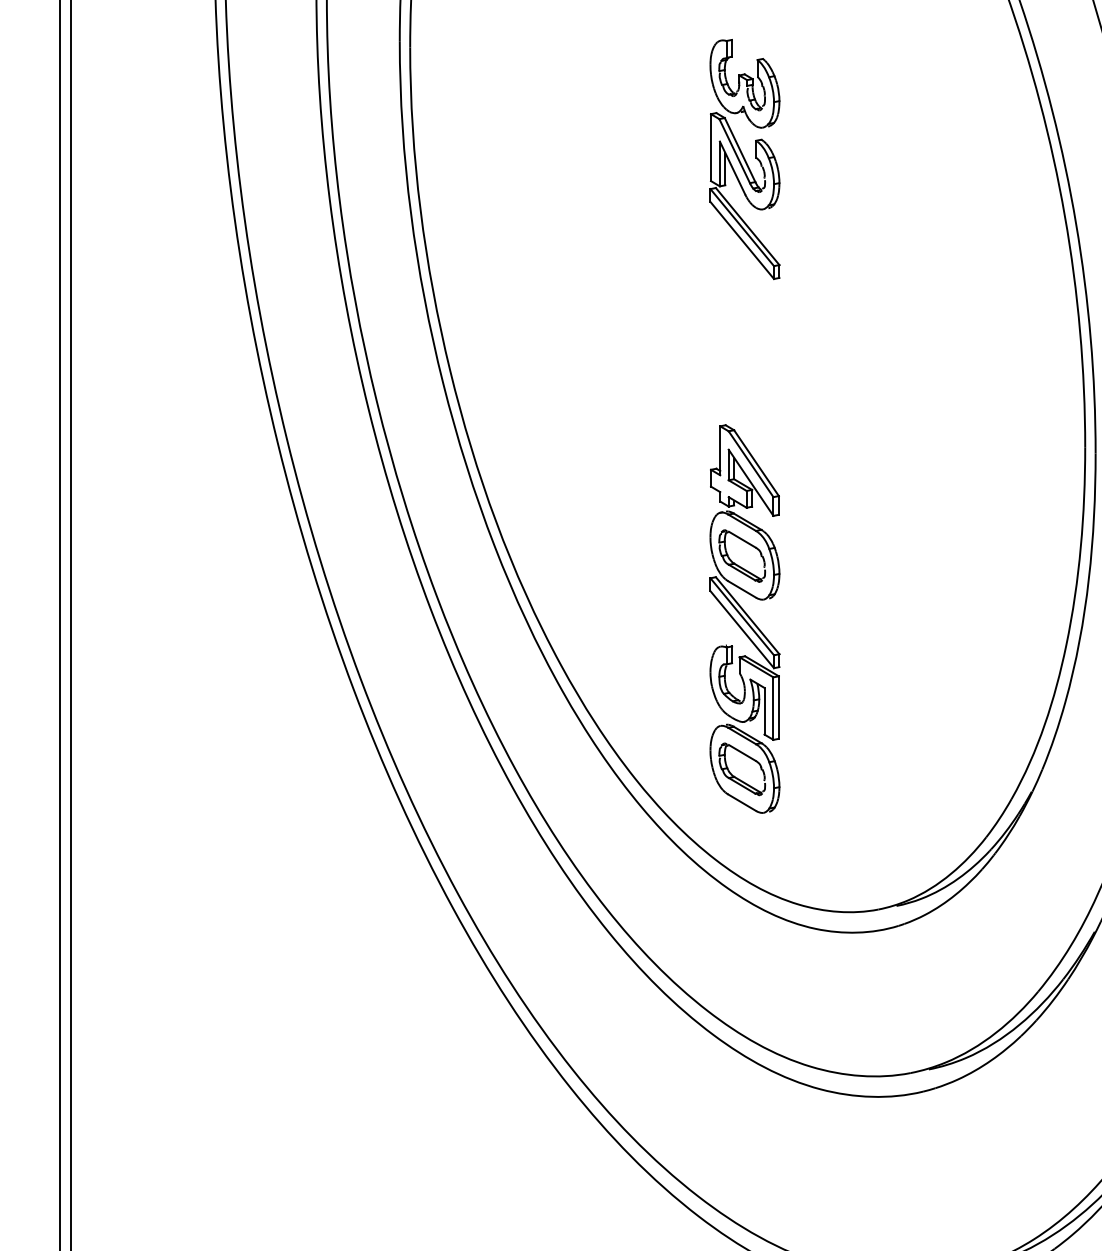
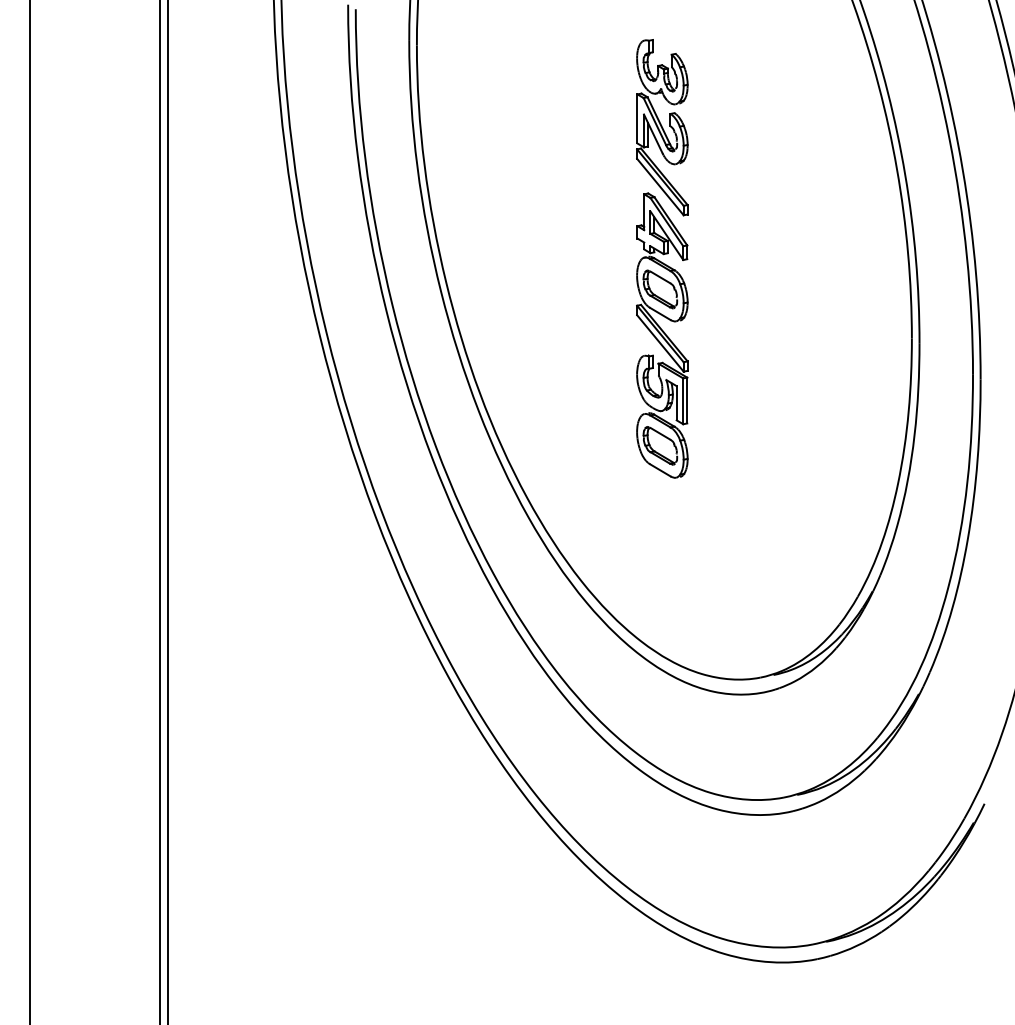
part: (745, 618) -> (662, 335), moved

